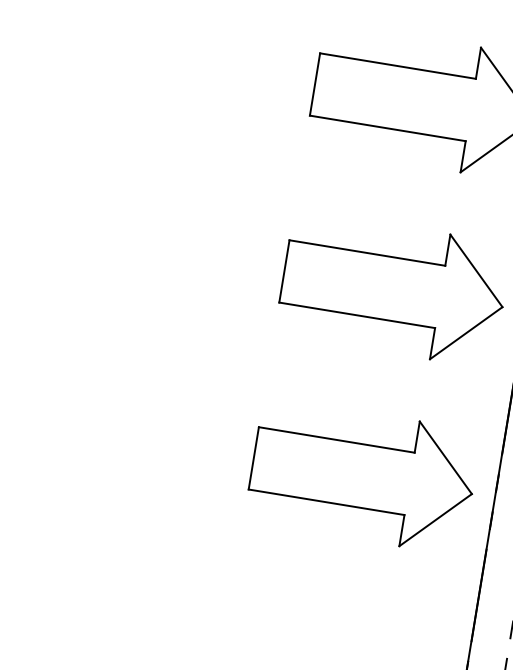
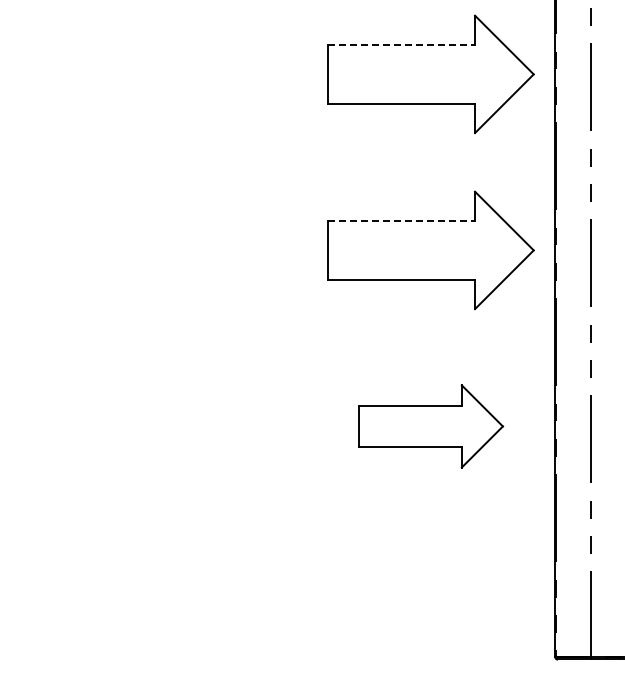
line: (398, 66) -> (402, 45), solid -> dashed
line: (368, 253) -> (402, 221), solid -> dashed
part: (362, 476) -> (430, 426), size x0.7

